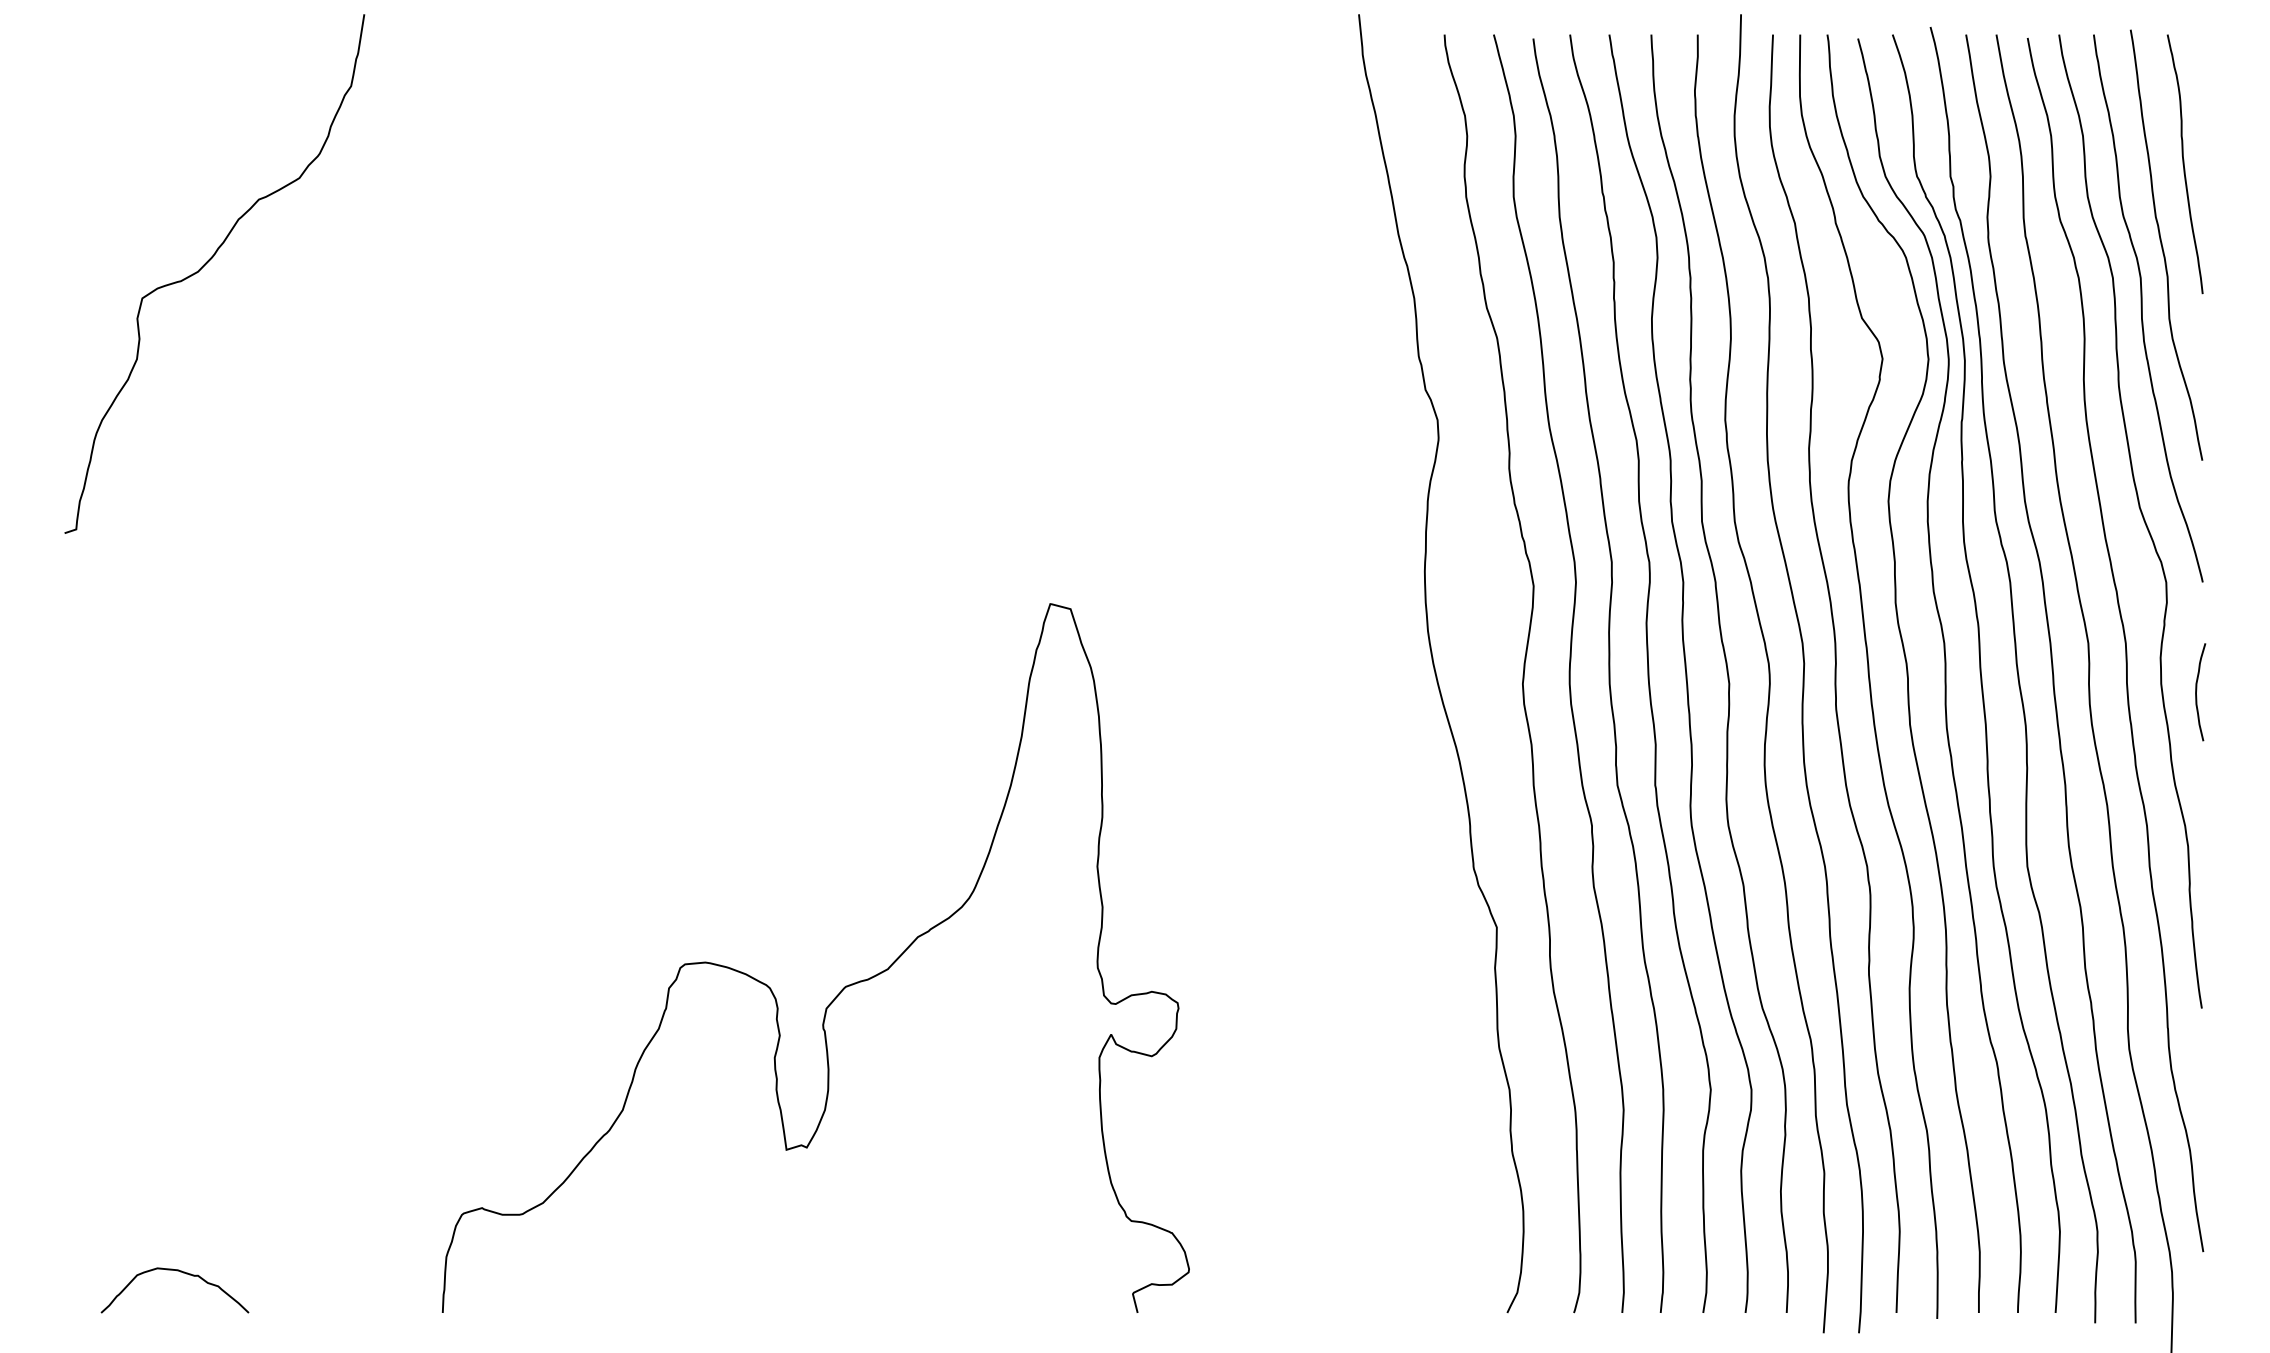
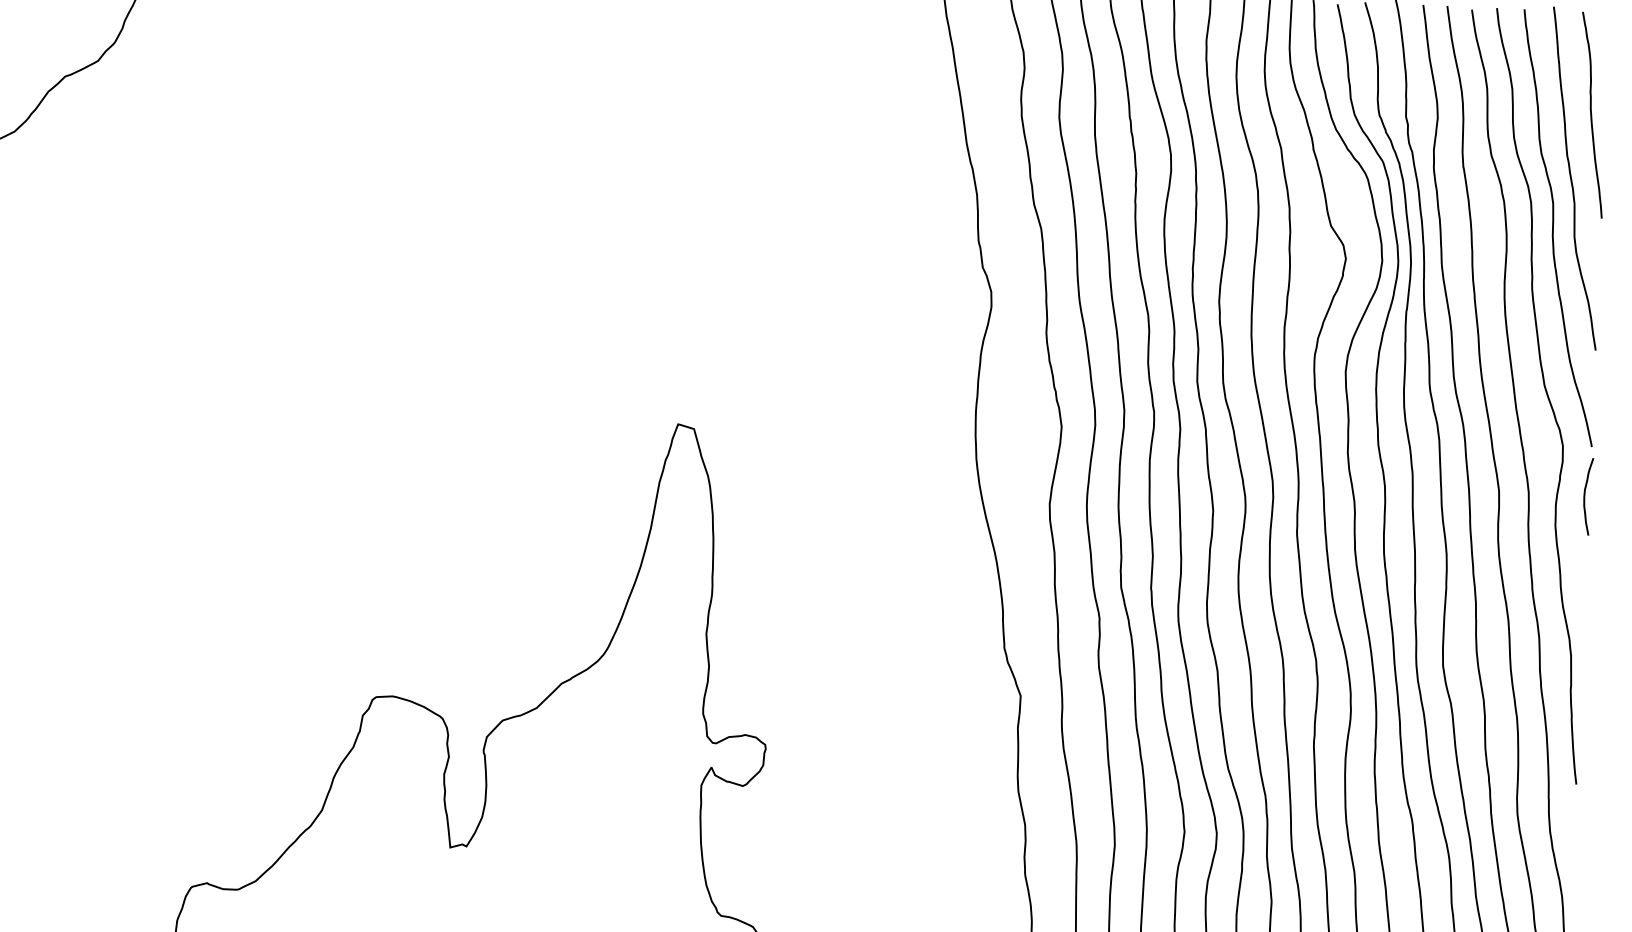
curve: (2197, 690) -> (1585, 495), moved

